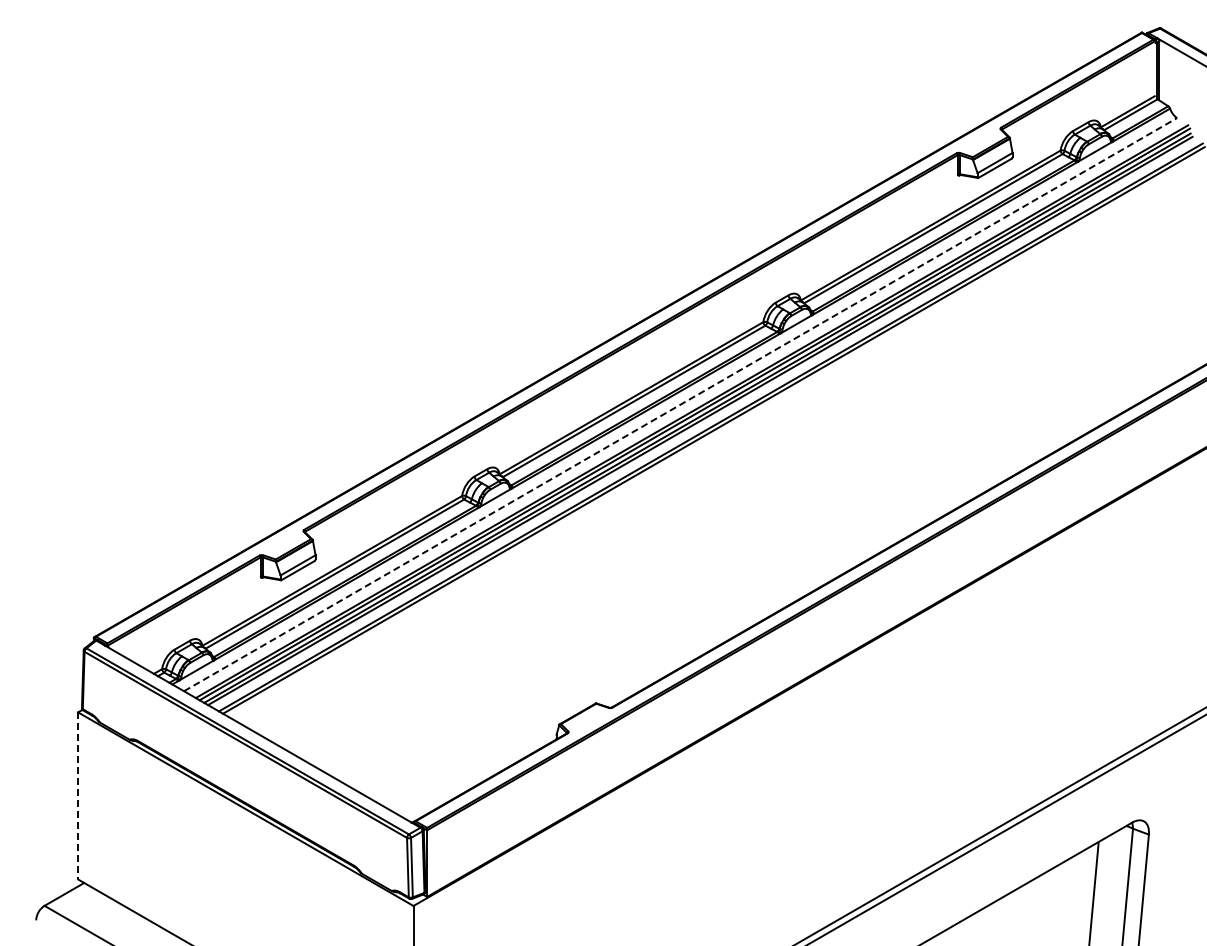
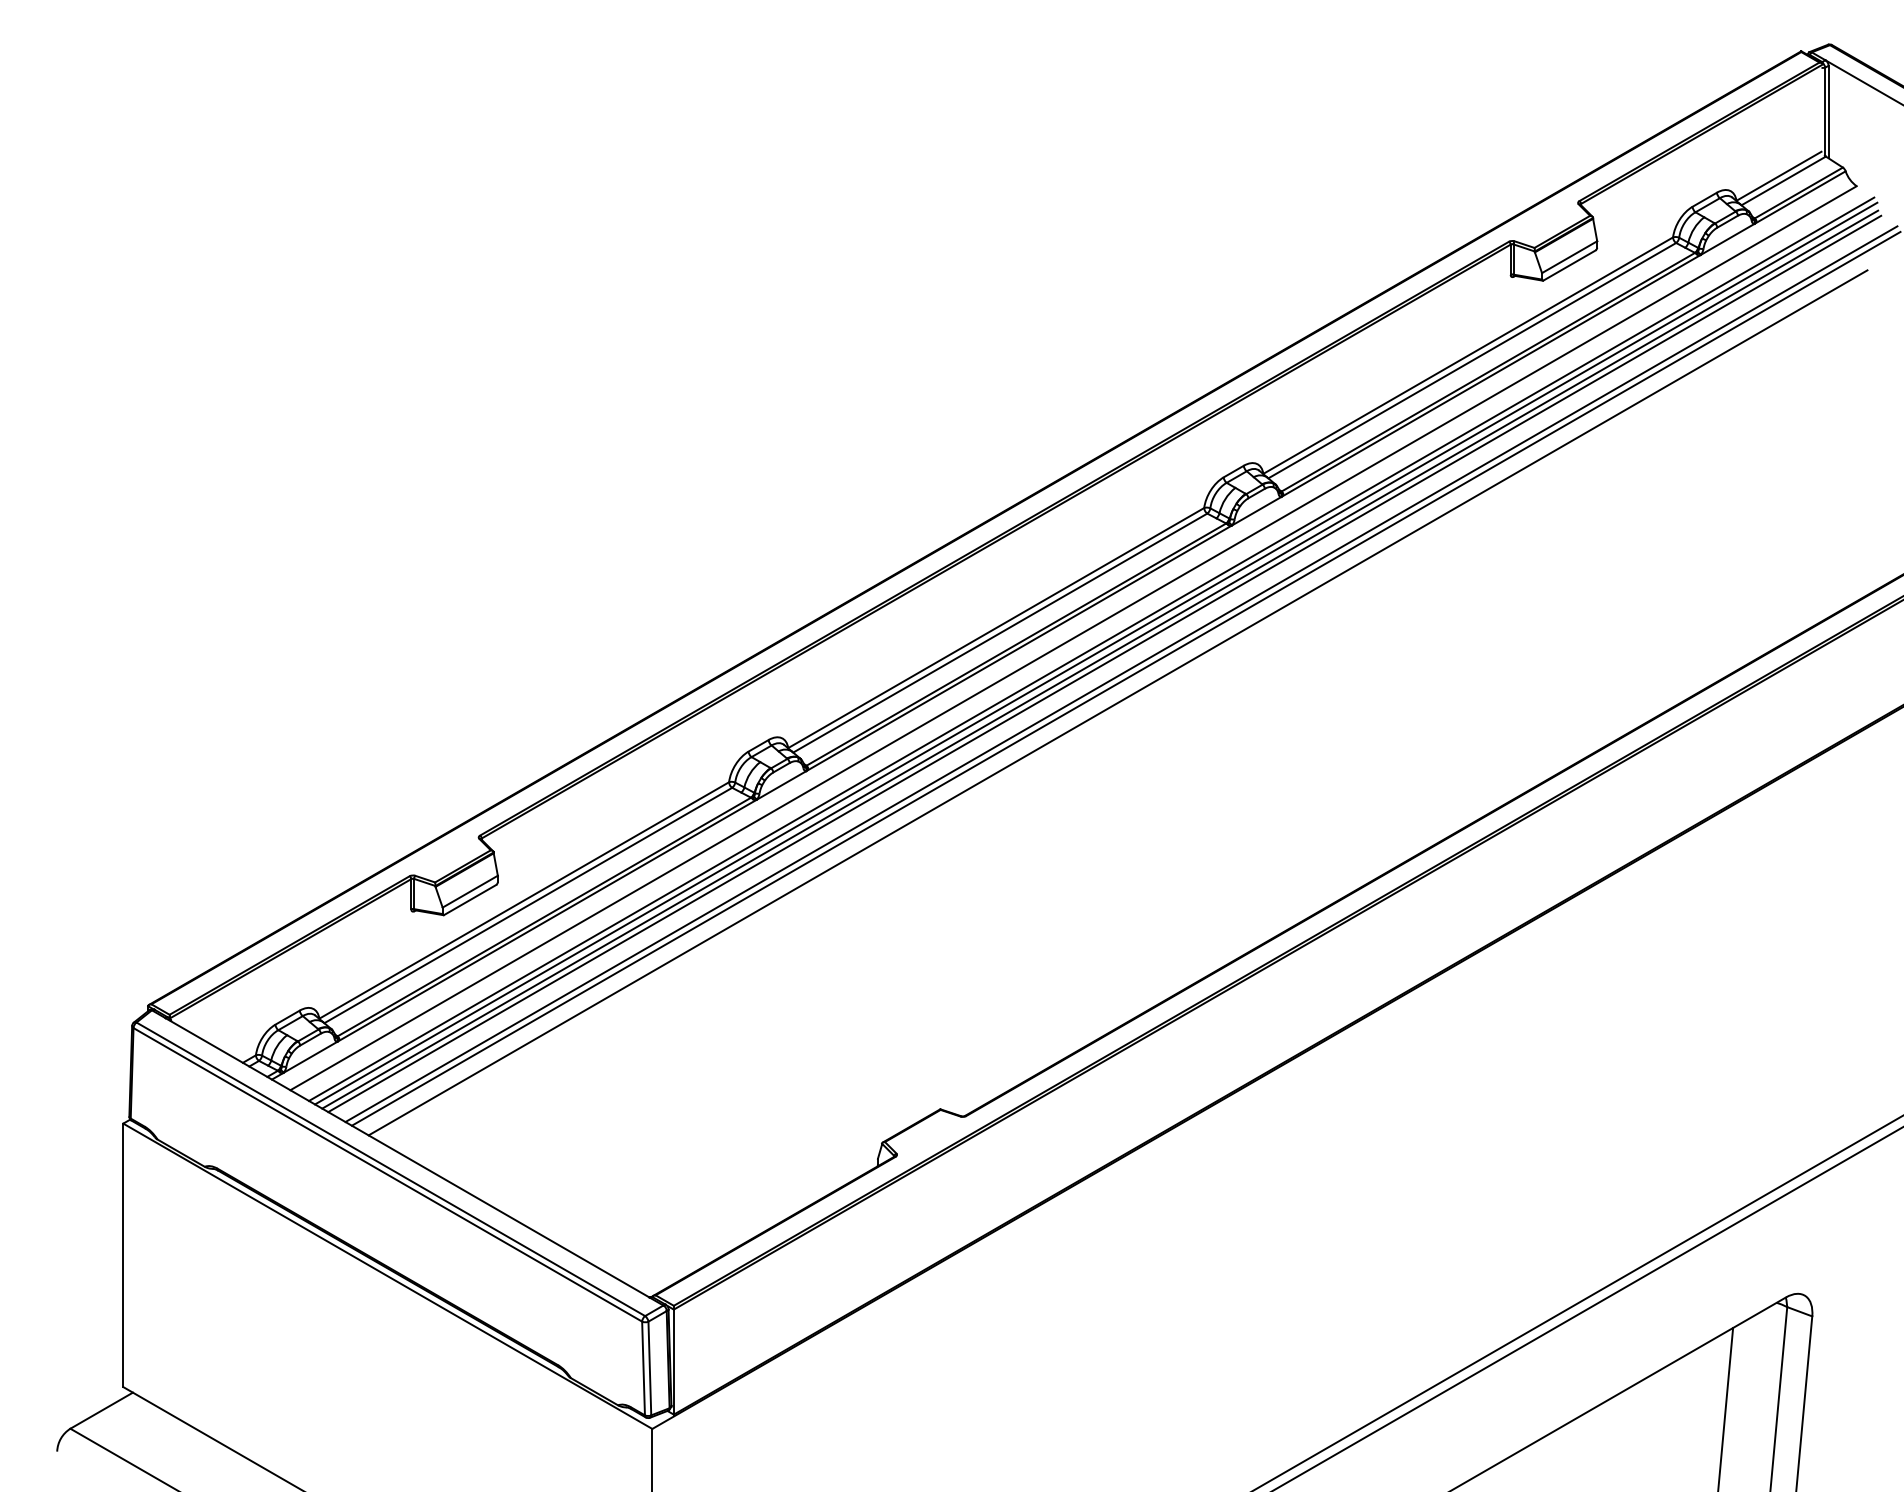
line: (681, 404) -> (1075, 637), dashed -> solid
line: (708, 445) -> (1117, 702), added
line: (78, 795) -> (123, 1254), dashed -> solid

